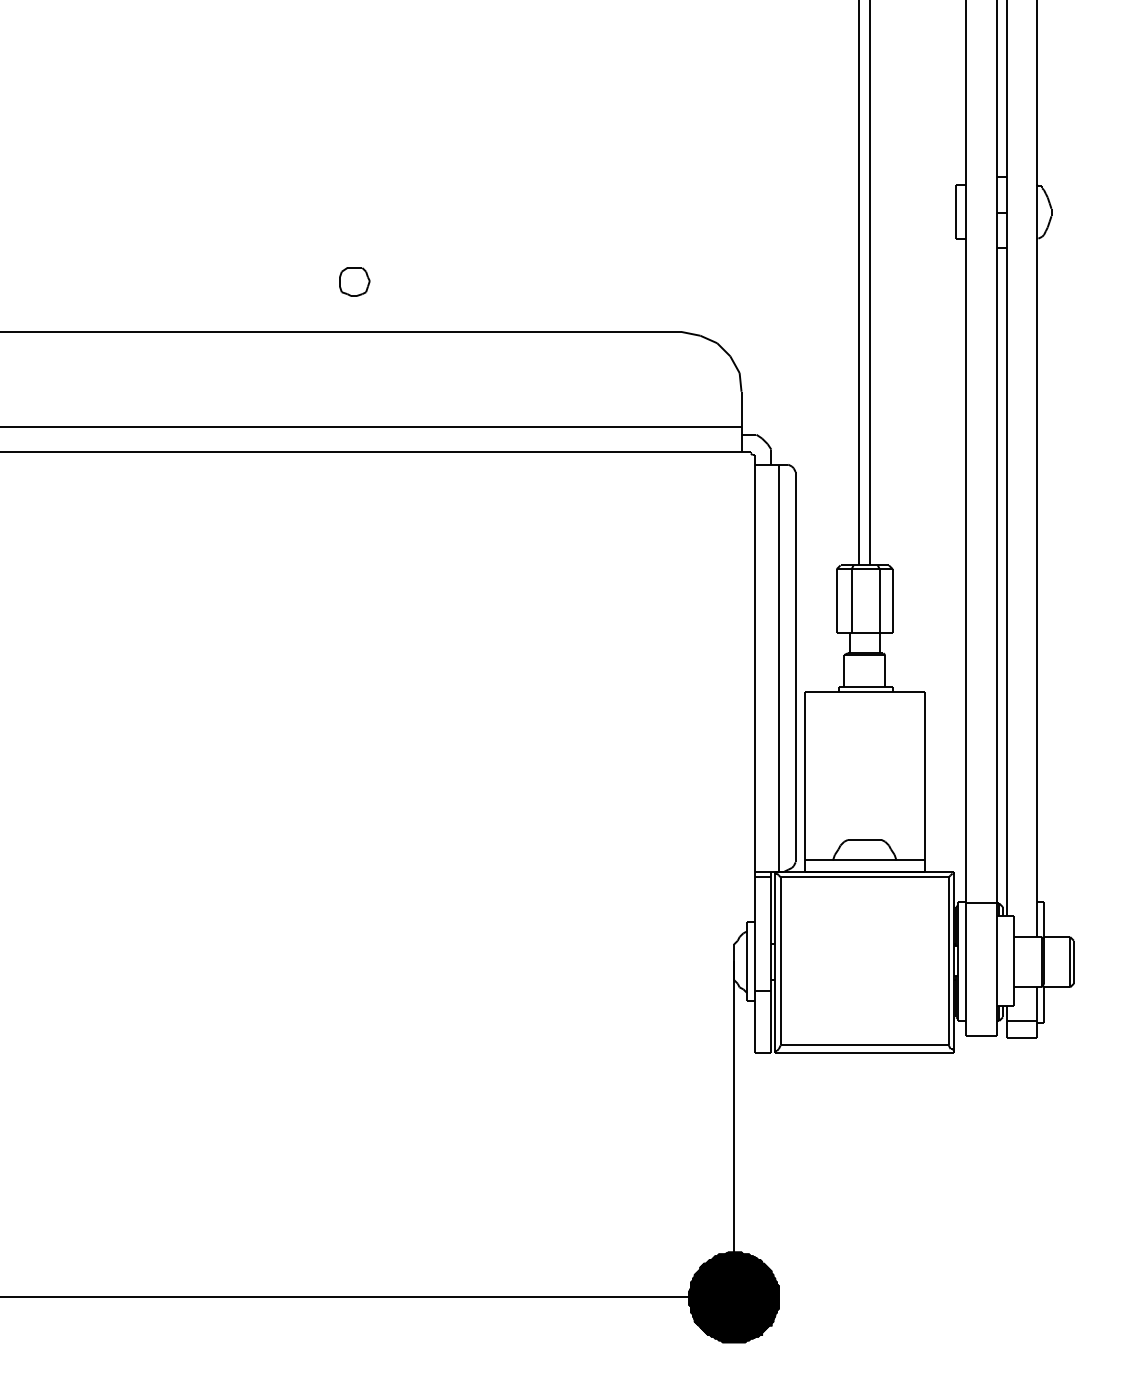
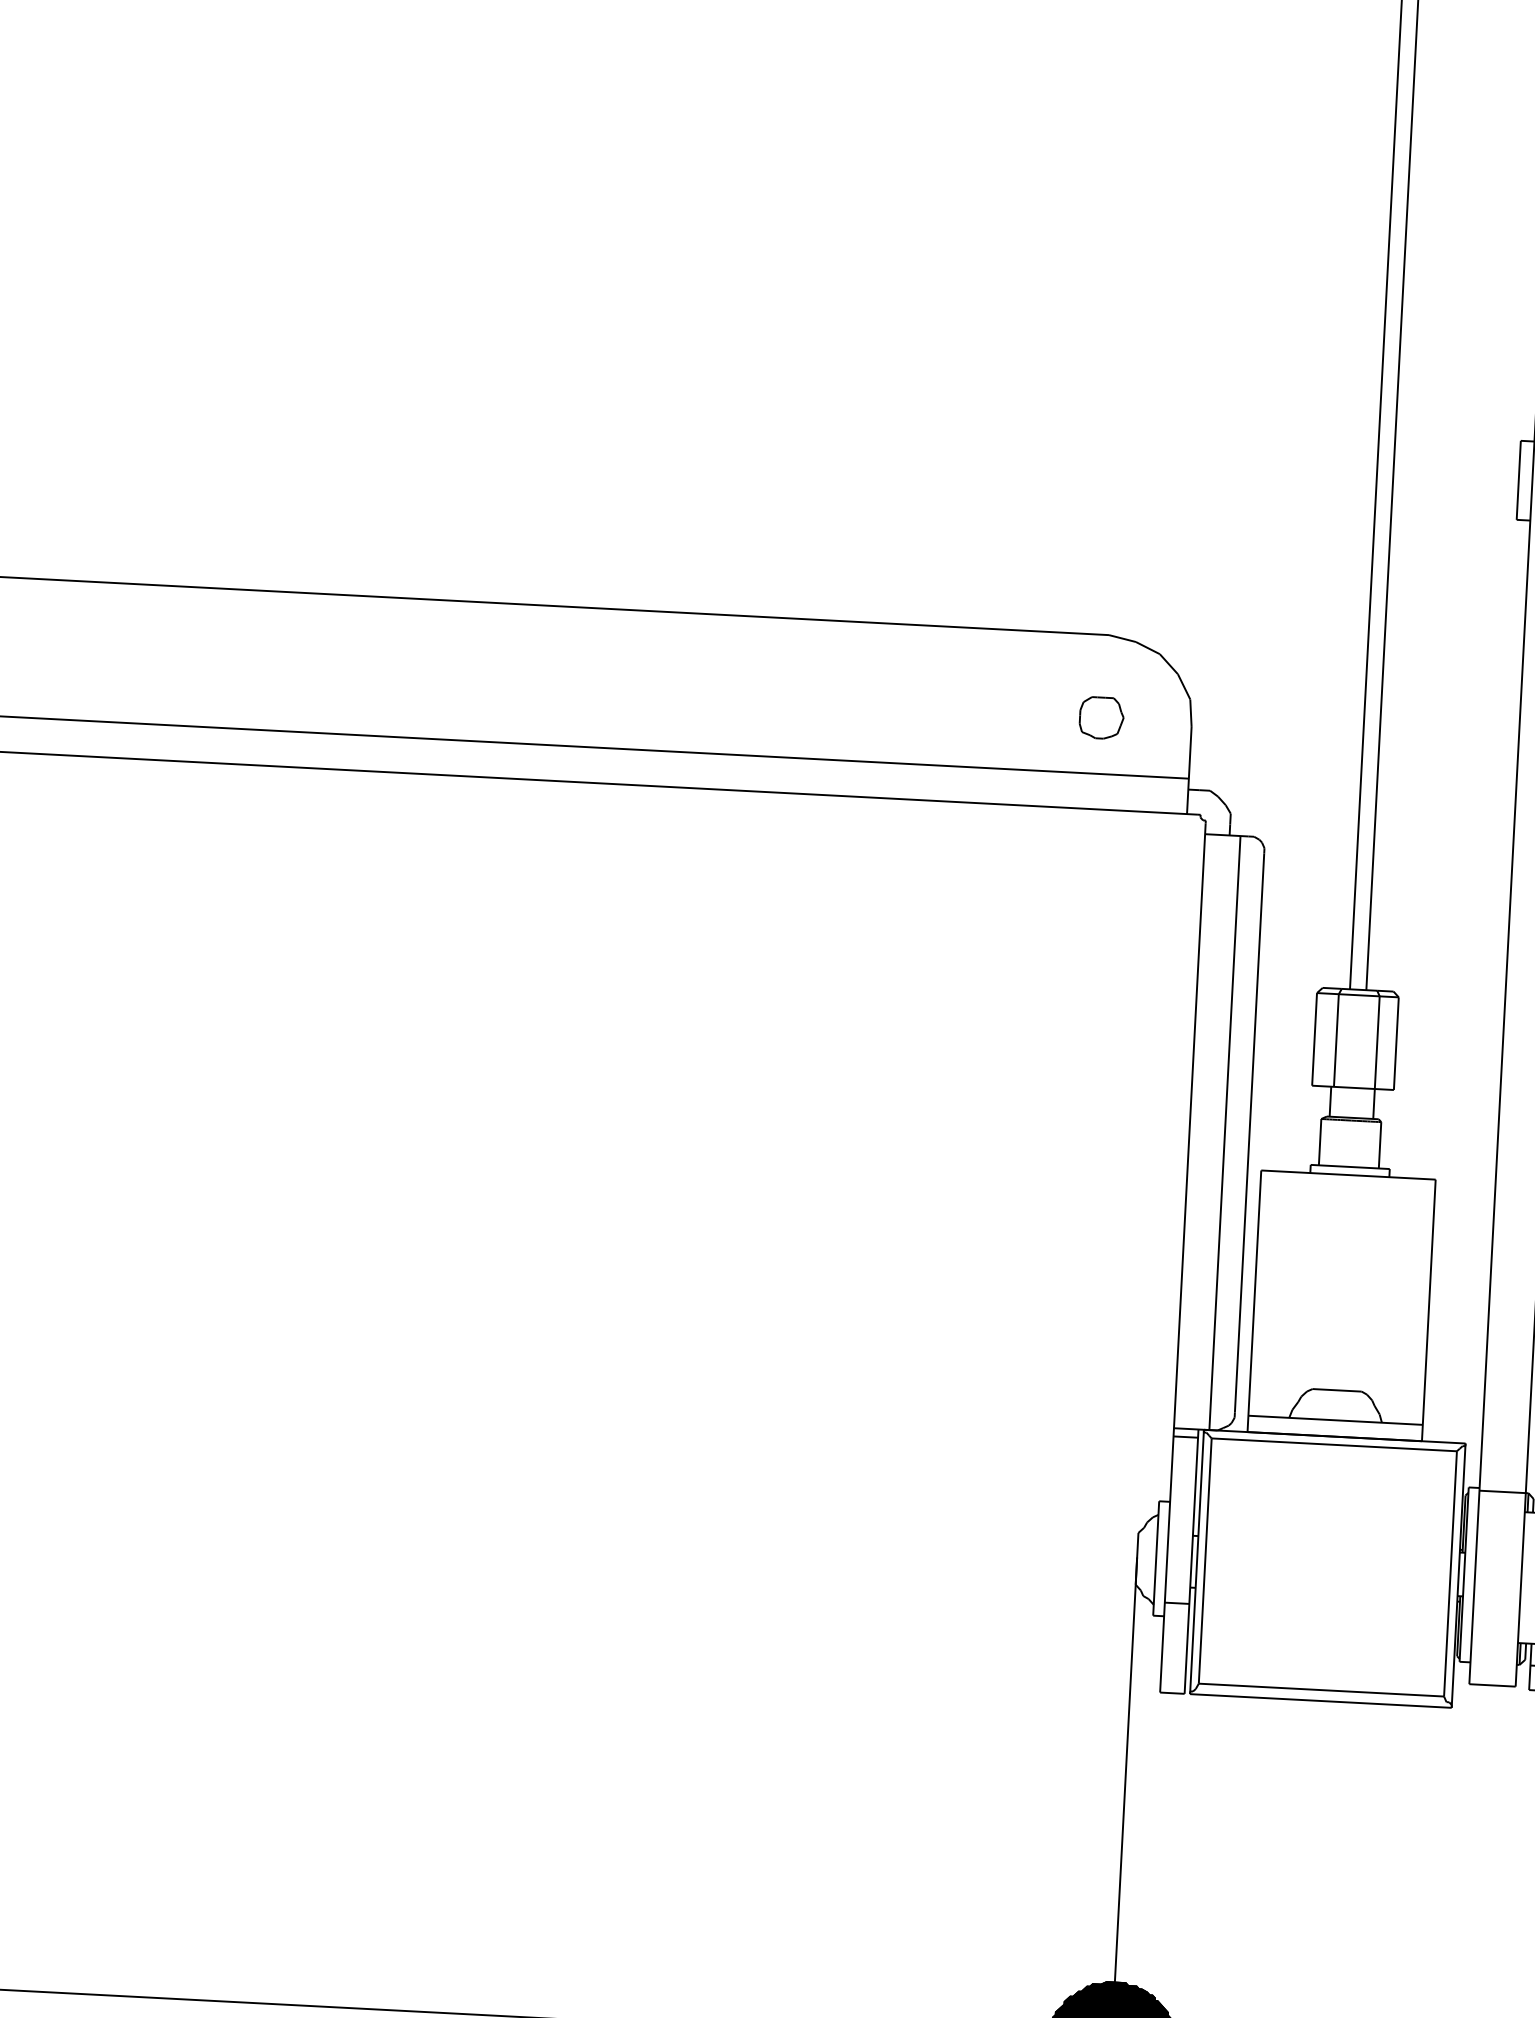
part: (354, 281) -> (1101, 717), moved

